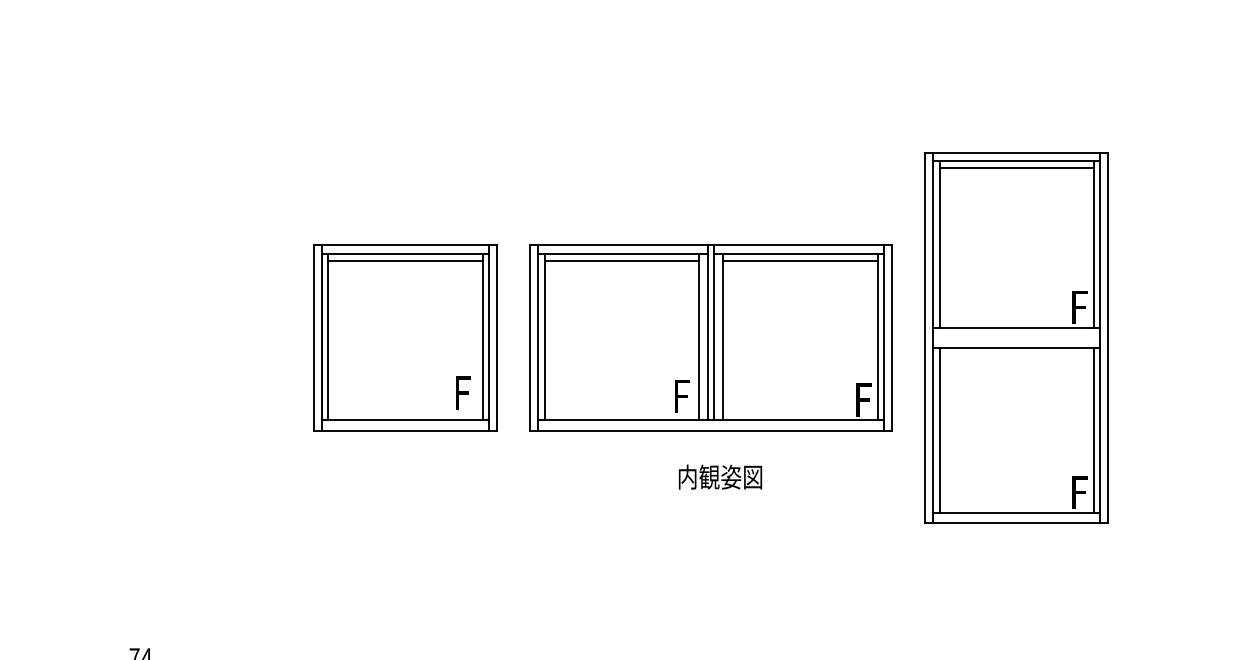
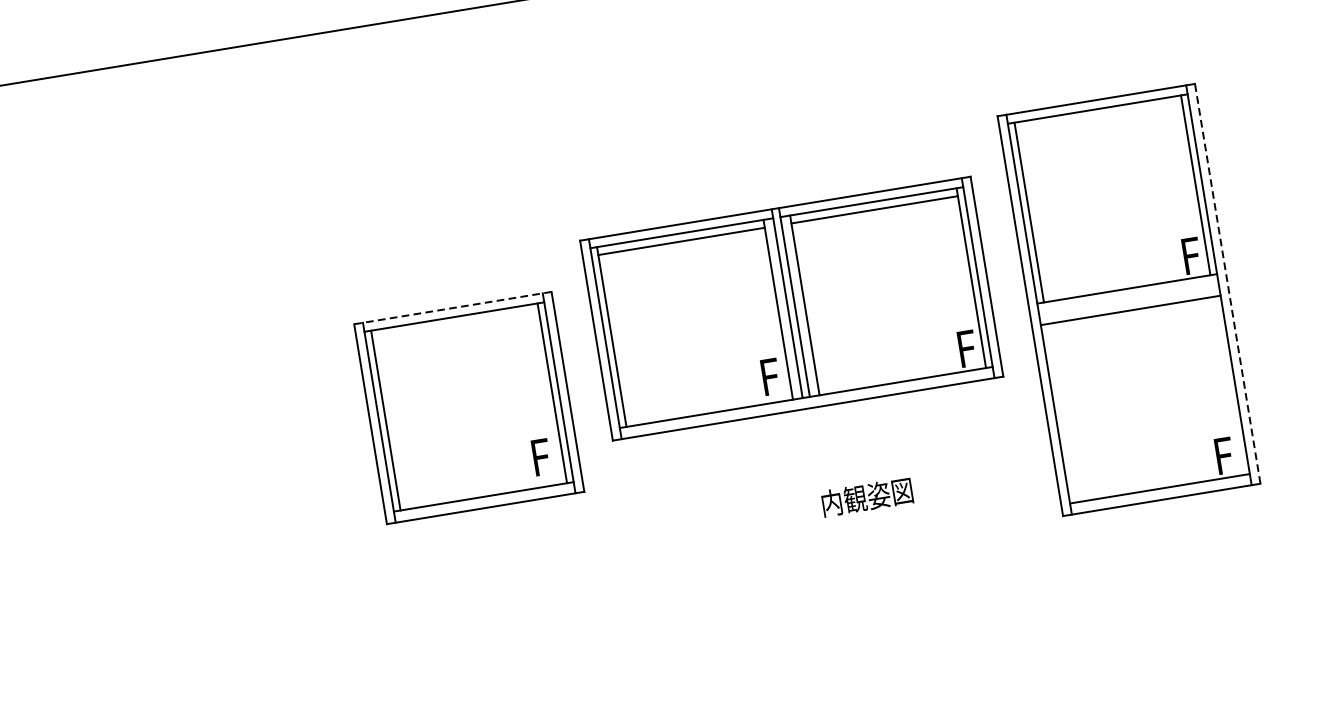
line: (1016, 168) -> (1098, 117), removed
line: (406, 245) -> (453, 308), solid -> dashed
line: (405, 260) -> (455, 324), removed
part: (710, 337) -> (790, 308), moved
line: (1108, 337) -> (1228, 283), solid -> dashed
line: (939, 429) -> (1061, 412), removed
line: (1093, 429) -> (1228, 385), removed
text: (720, 476) -> (867, 496), moved

